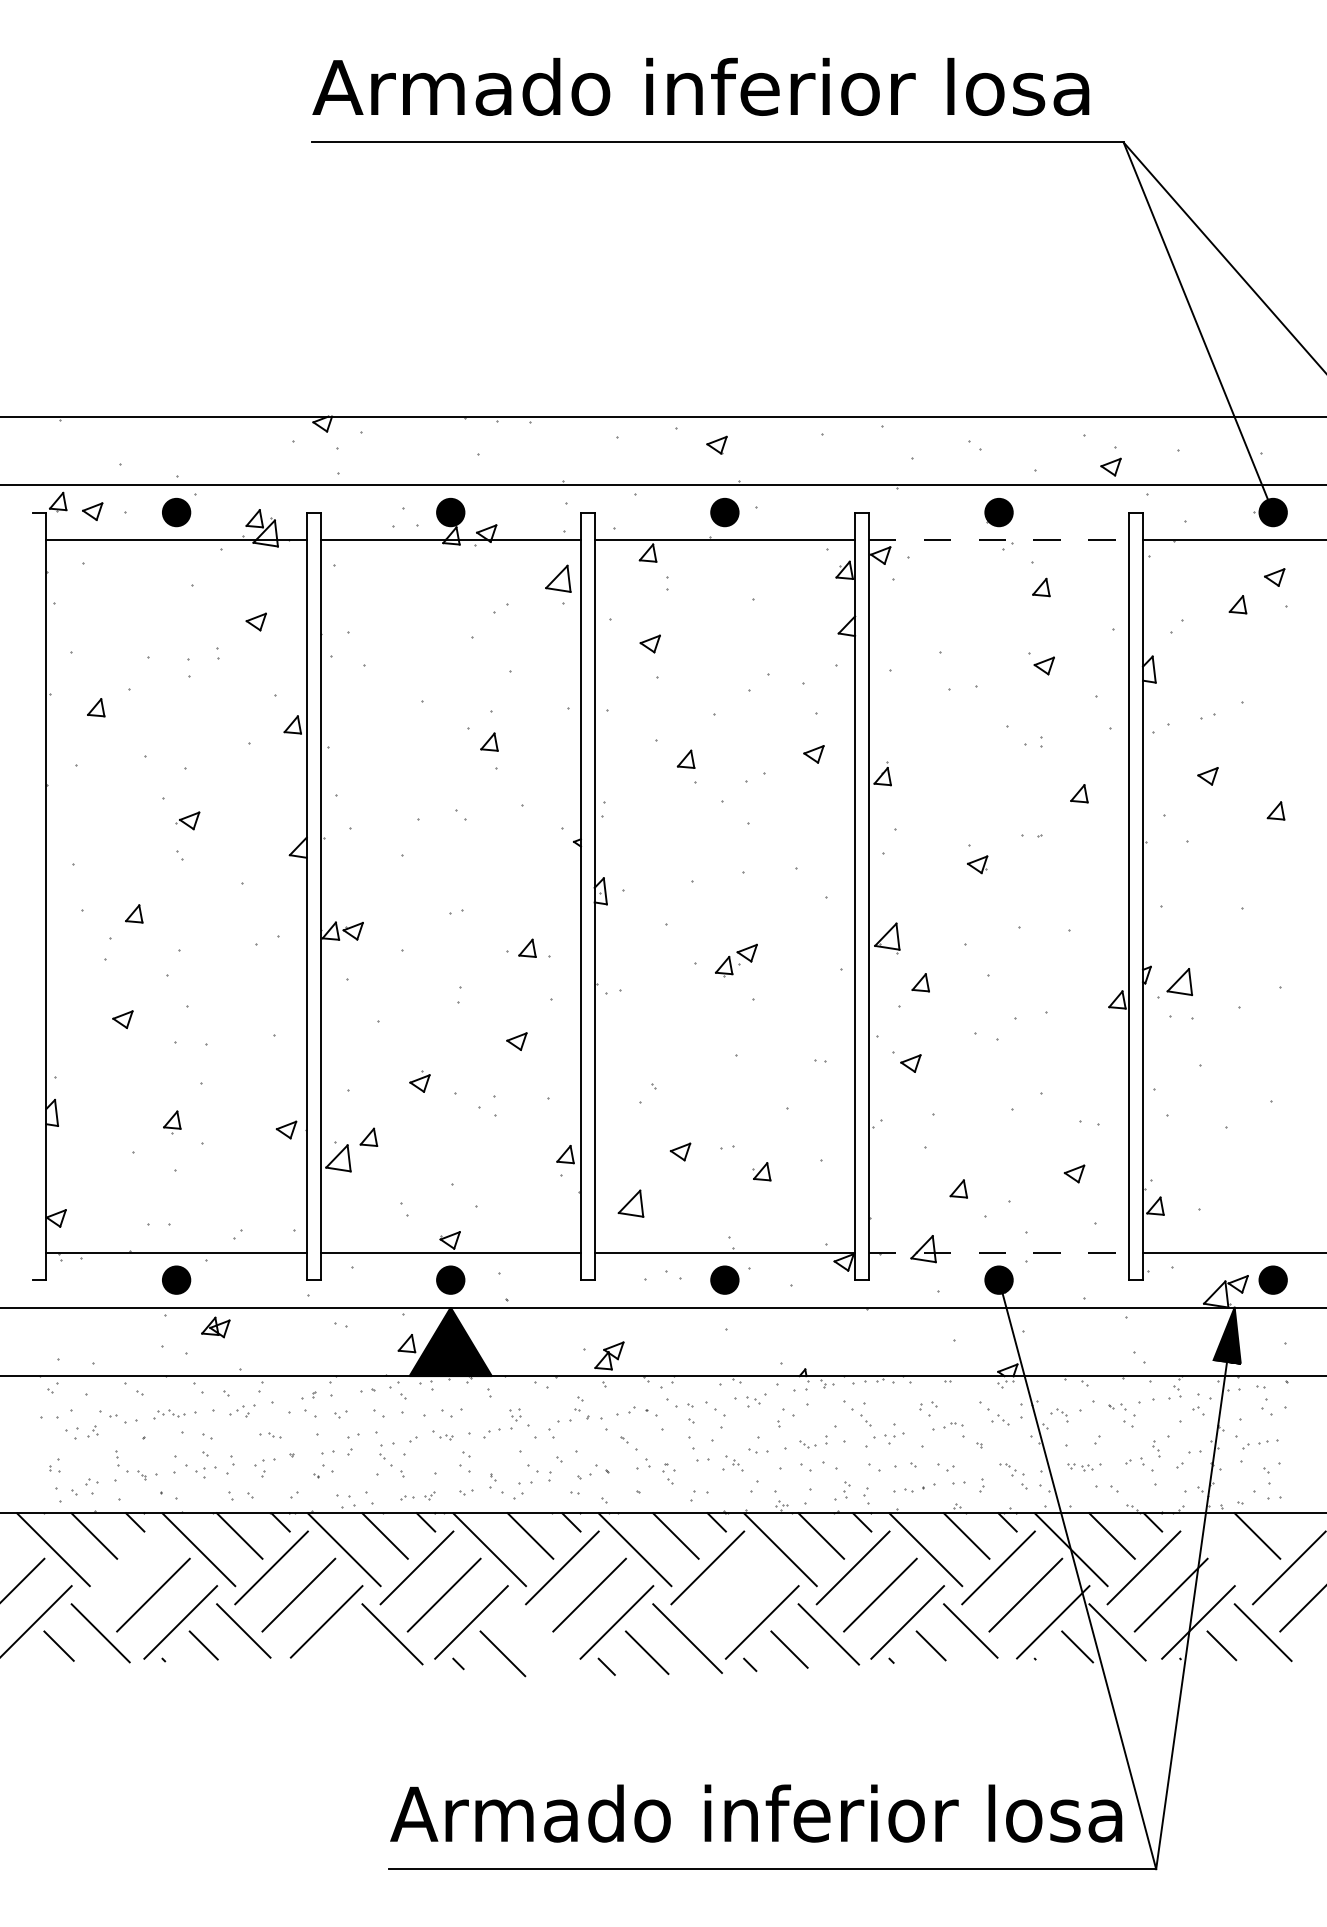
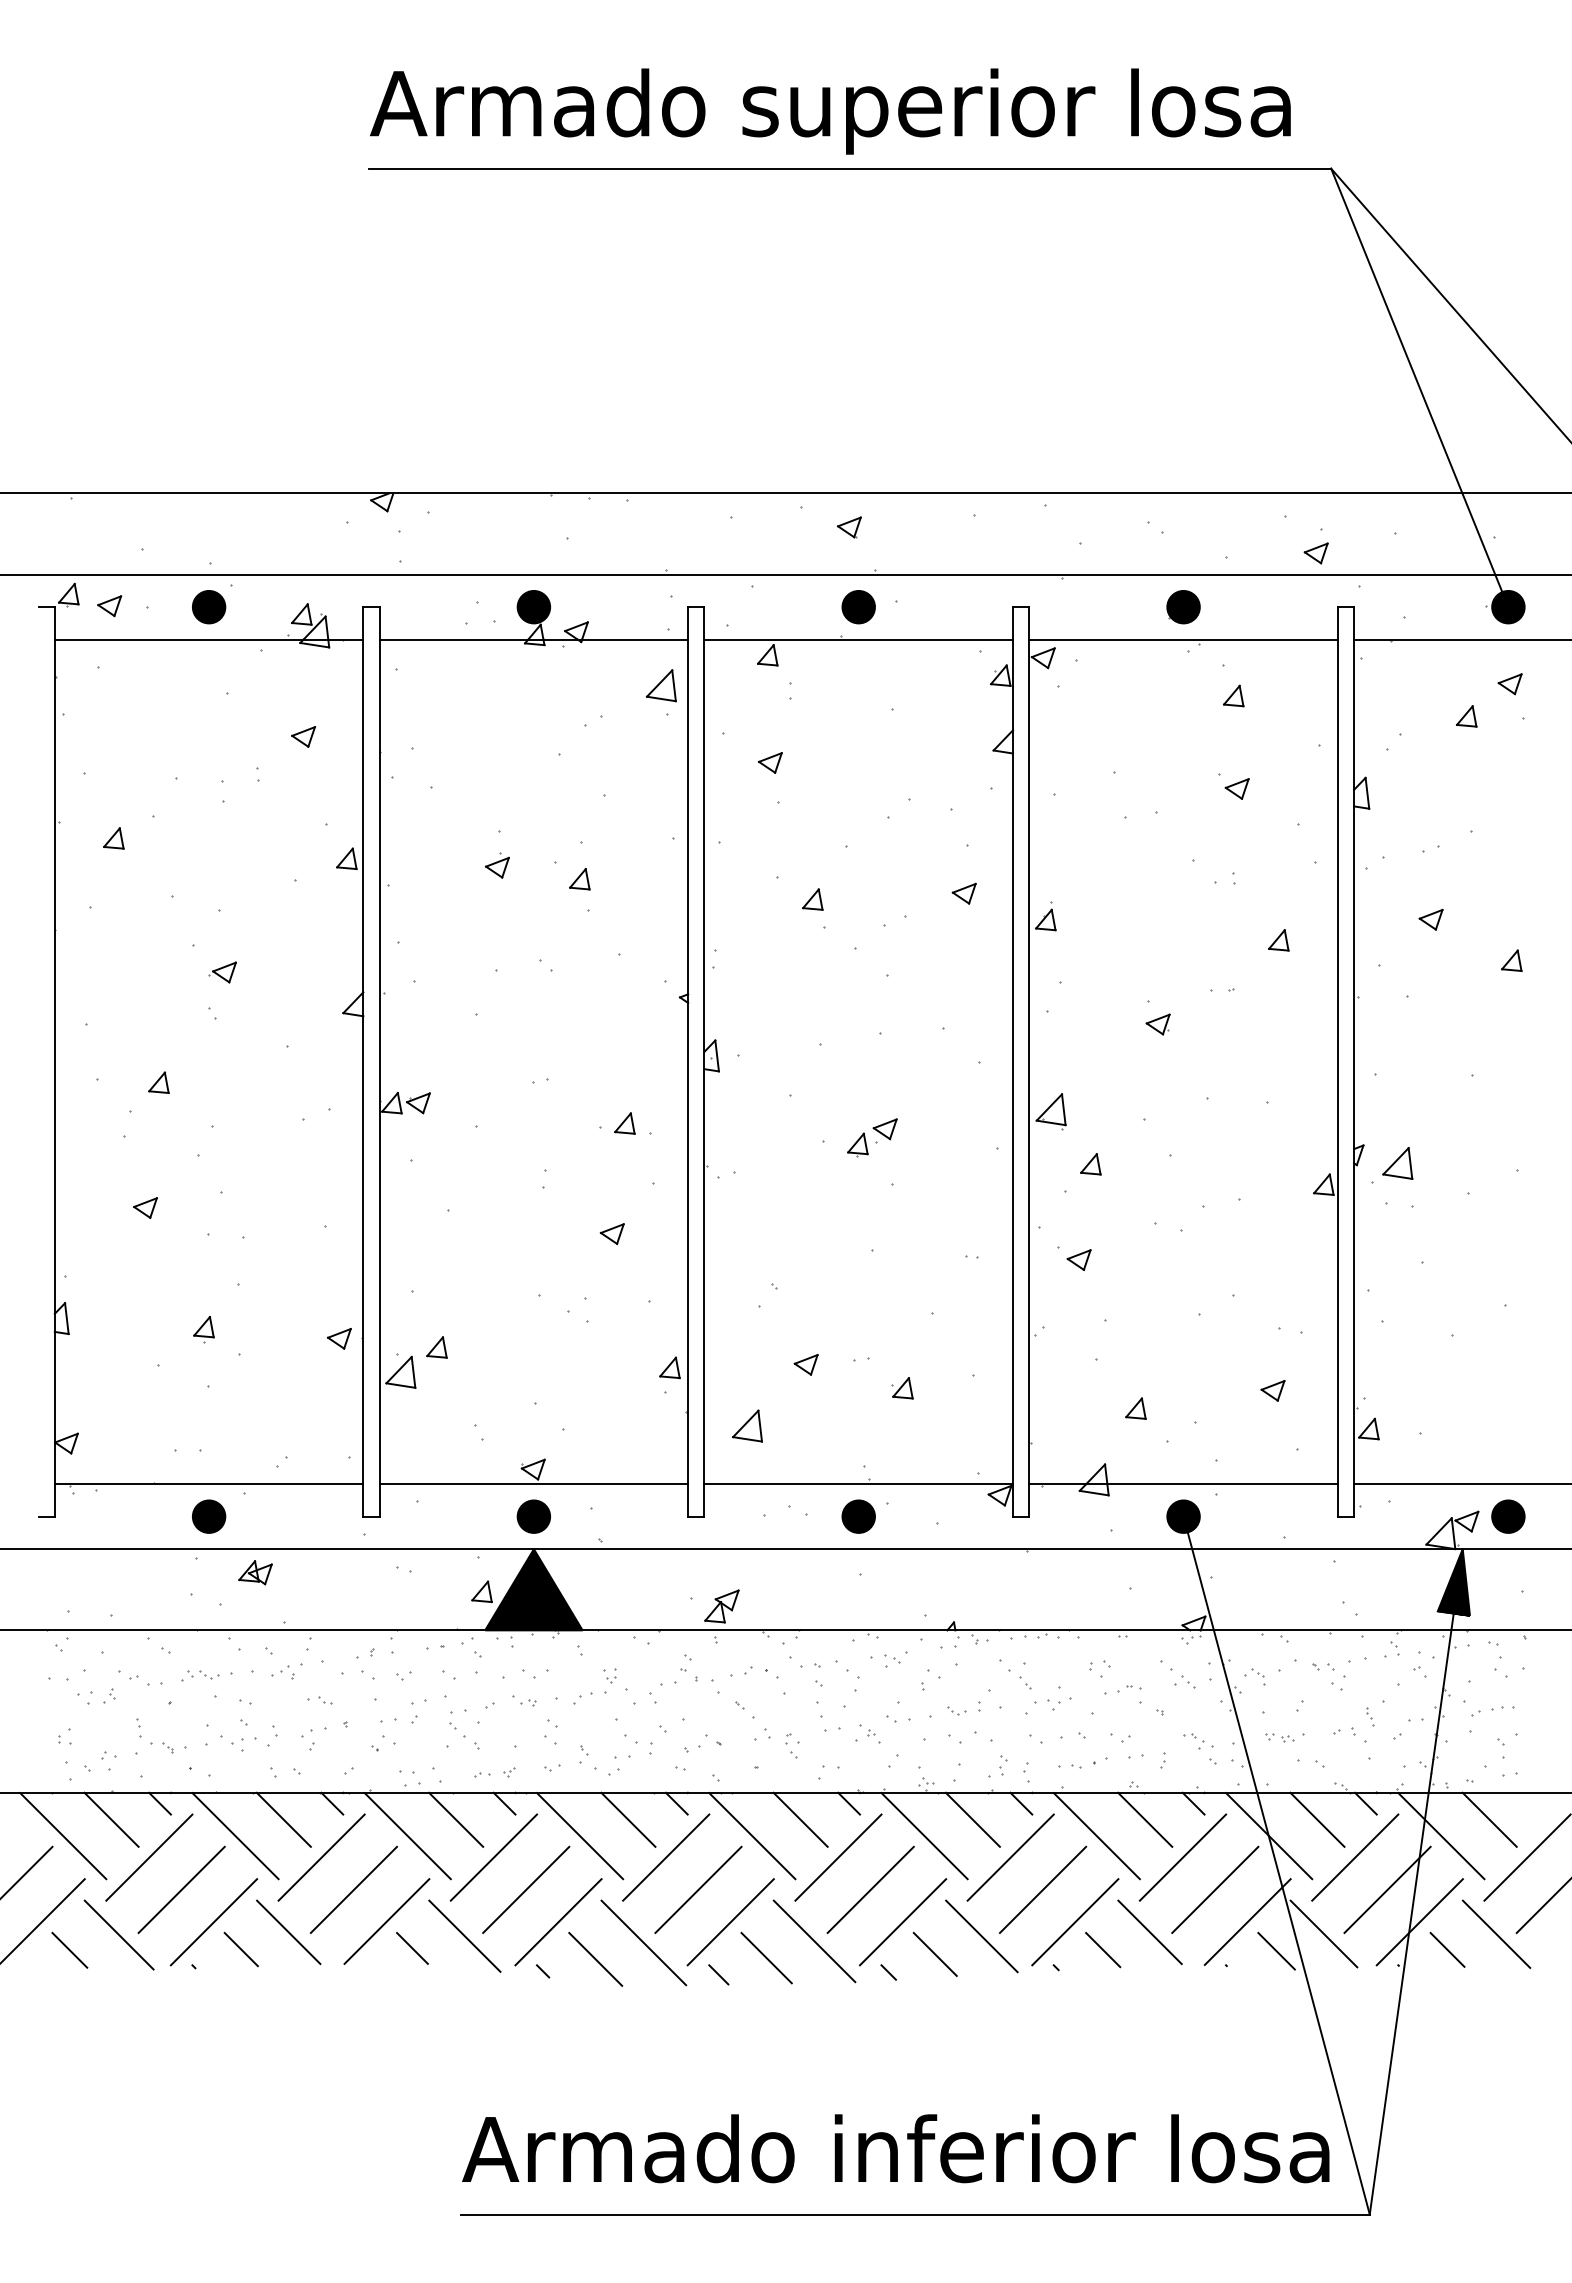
text: (701, 94) -> (830, 111), Armado inferior losa -> Armado superior losa
line: (999, 539) -> (1184, 639), dashed -> solid
part: (420, 1081) -> (497, 865), moved
line: (999, 1252) -> (1184, 1484), dashed -> solid
line: (1216, 1550) -> (1441, 1836), added
line: (126, 1567) -> (149, 1857), added
line: (734, 1594) -> (870, 1889), added
line: (543, 1639) -> (643, 1942), added
line: (348, 1643) -> (412, 1947), added

